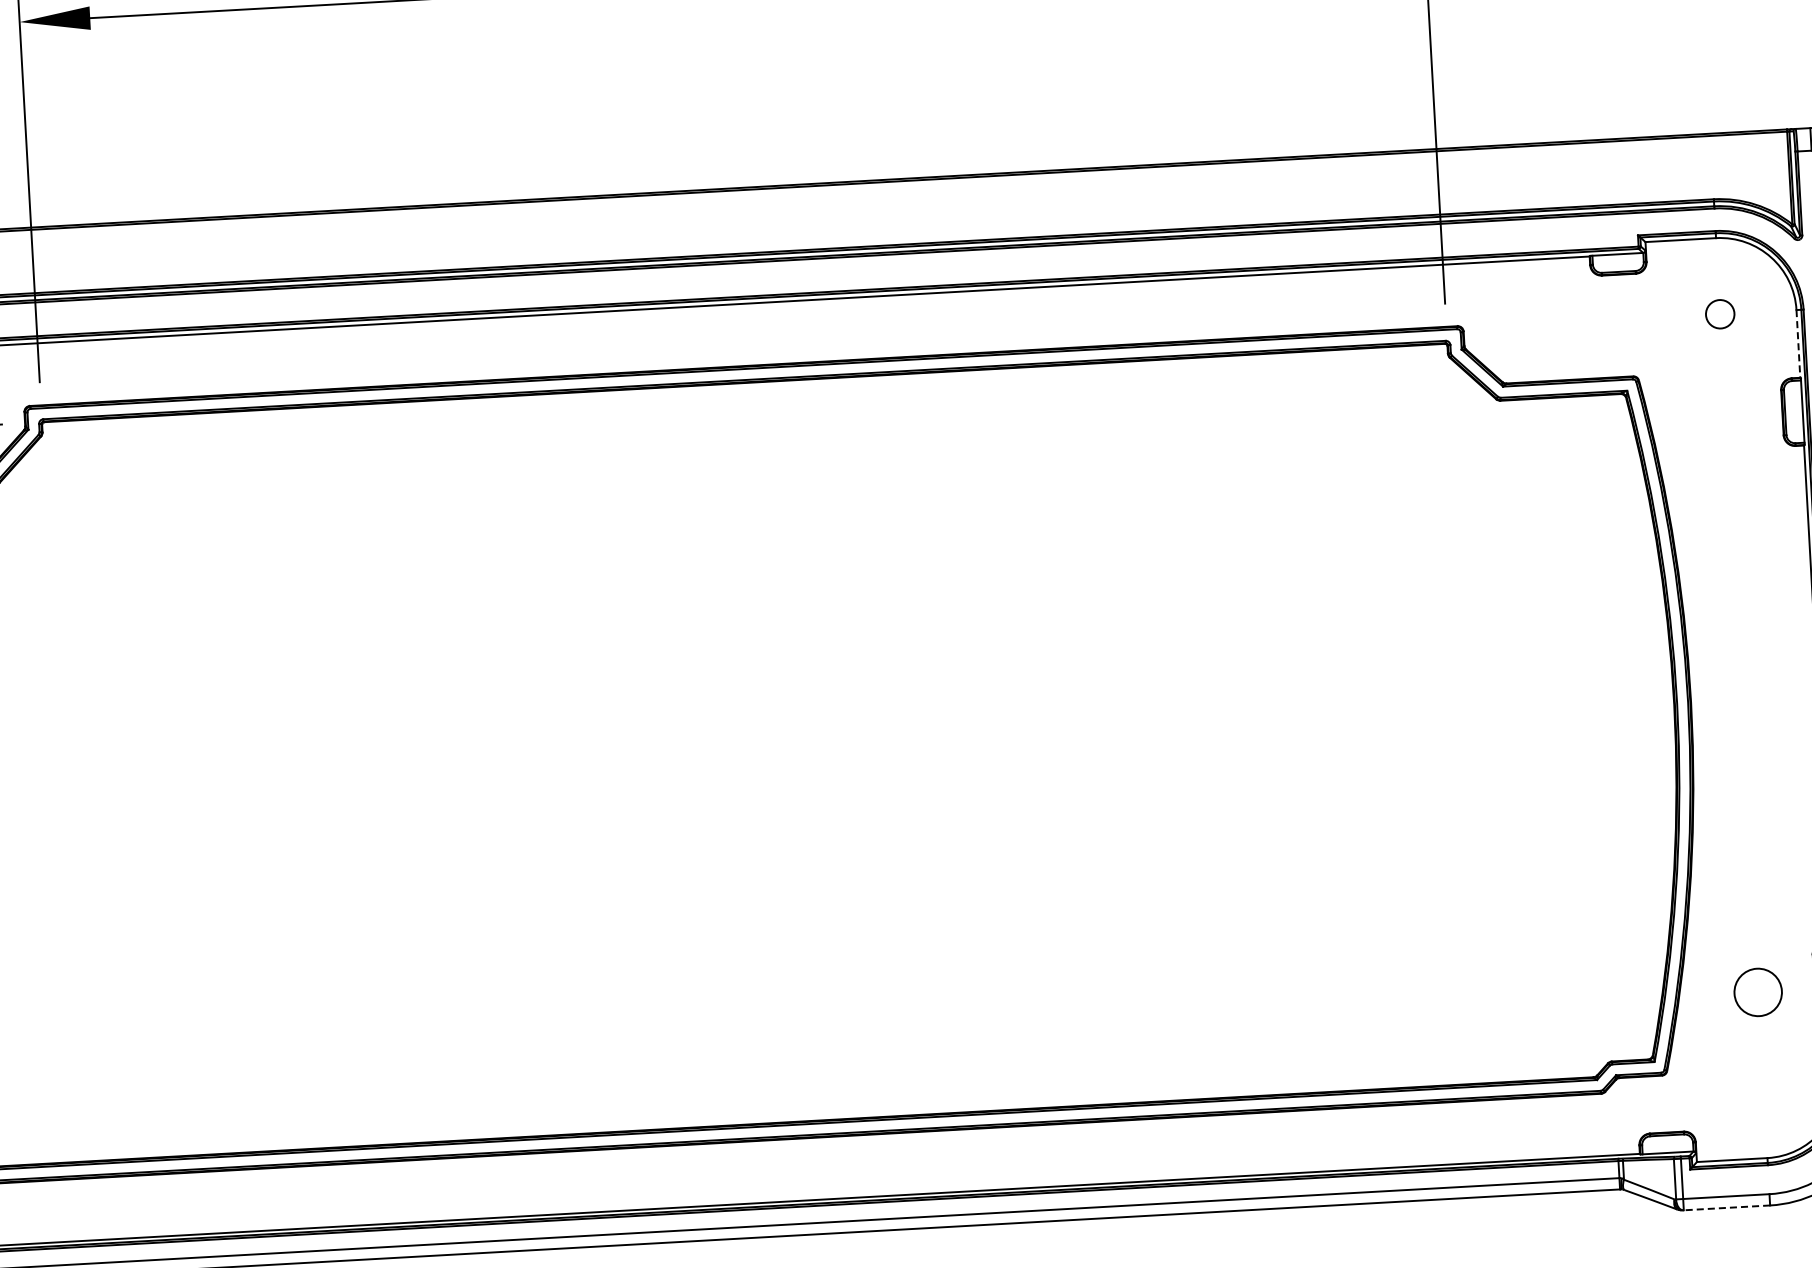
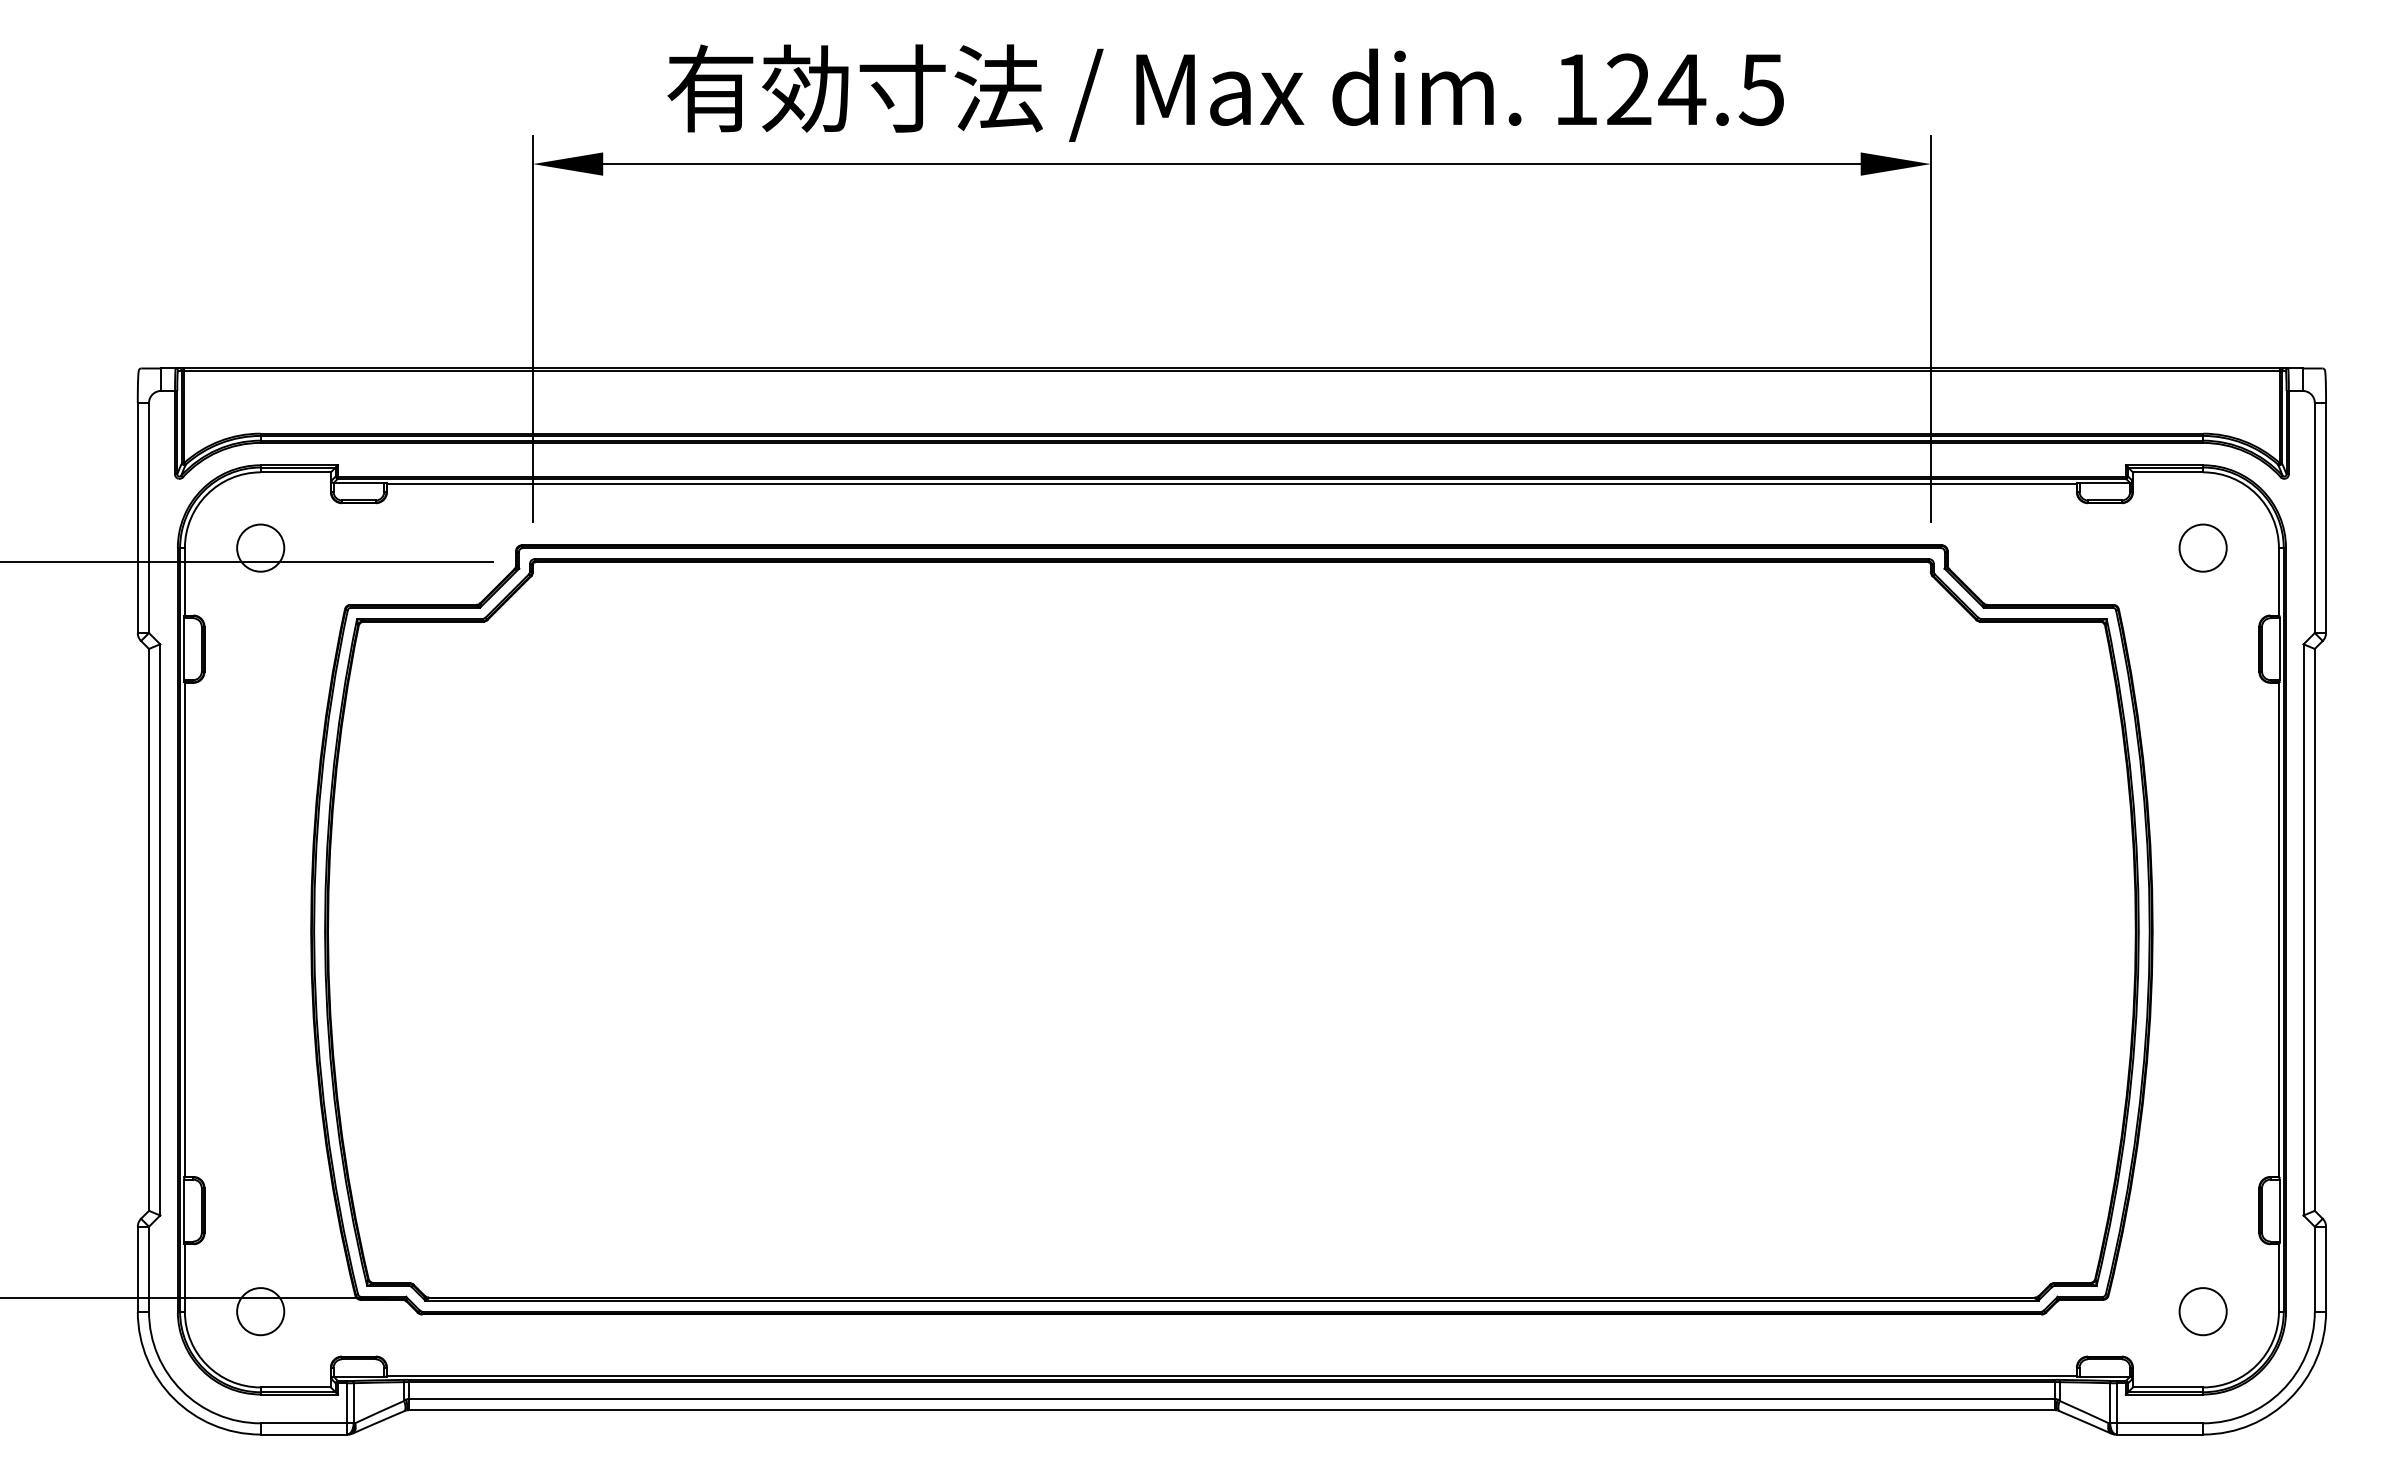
circle: (1719, 313) -> (2202, 547), size x1.67
line: (1797, 343) -> (2278, 581), dashed -> solid
circle: (1757, 992) -> (2202, 1311), moved
line: (1727, 1207) -> (2160, 1434), dashed -> solid

